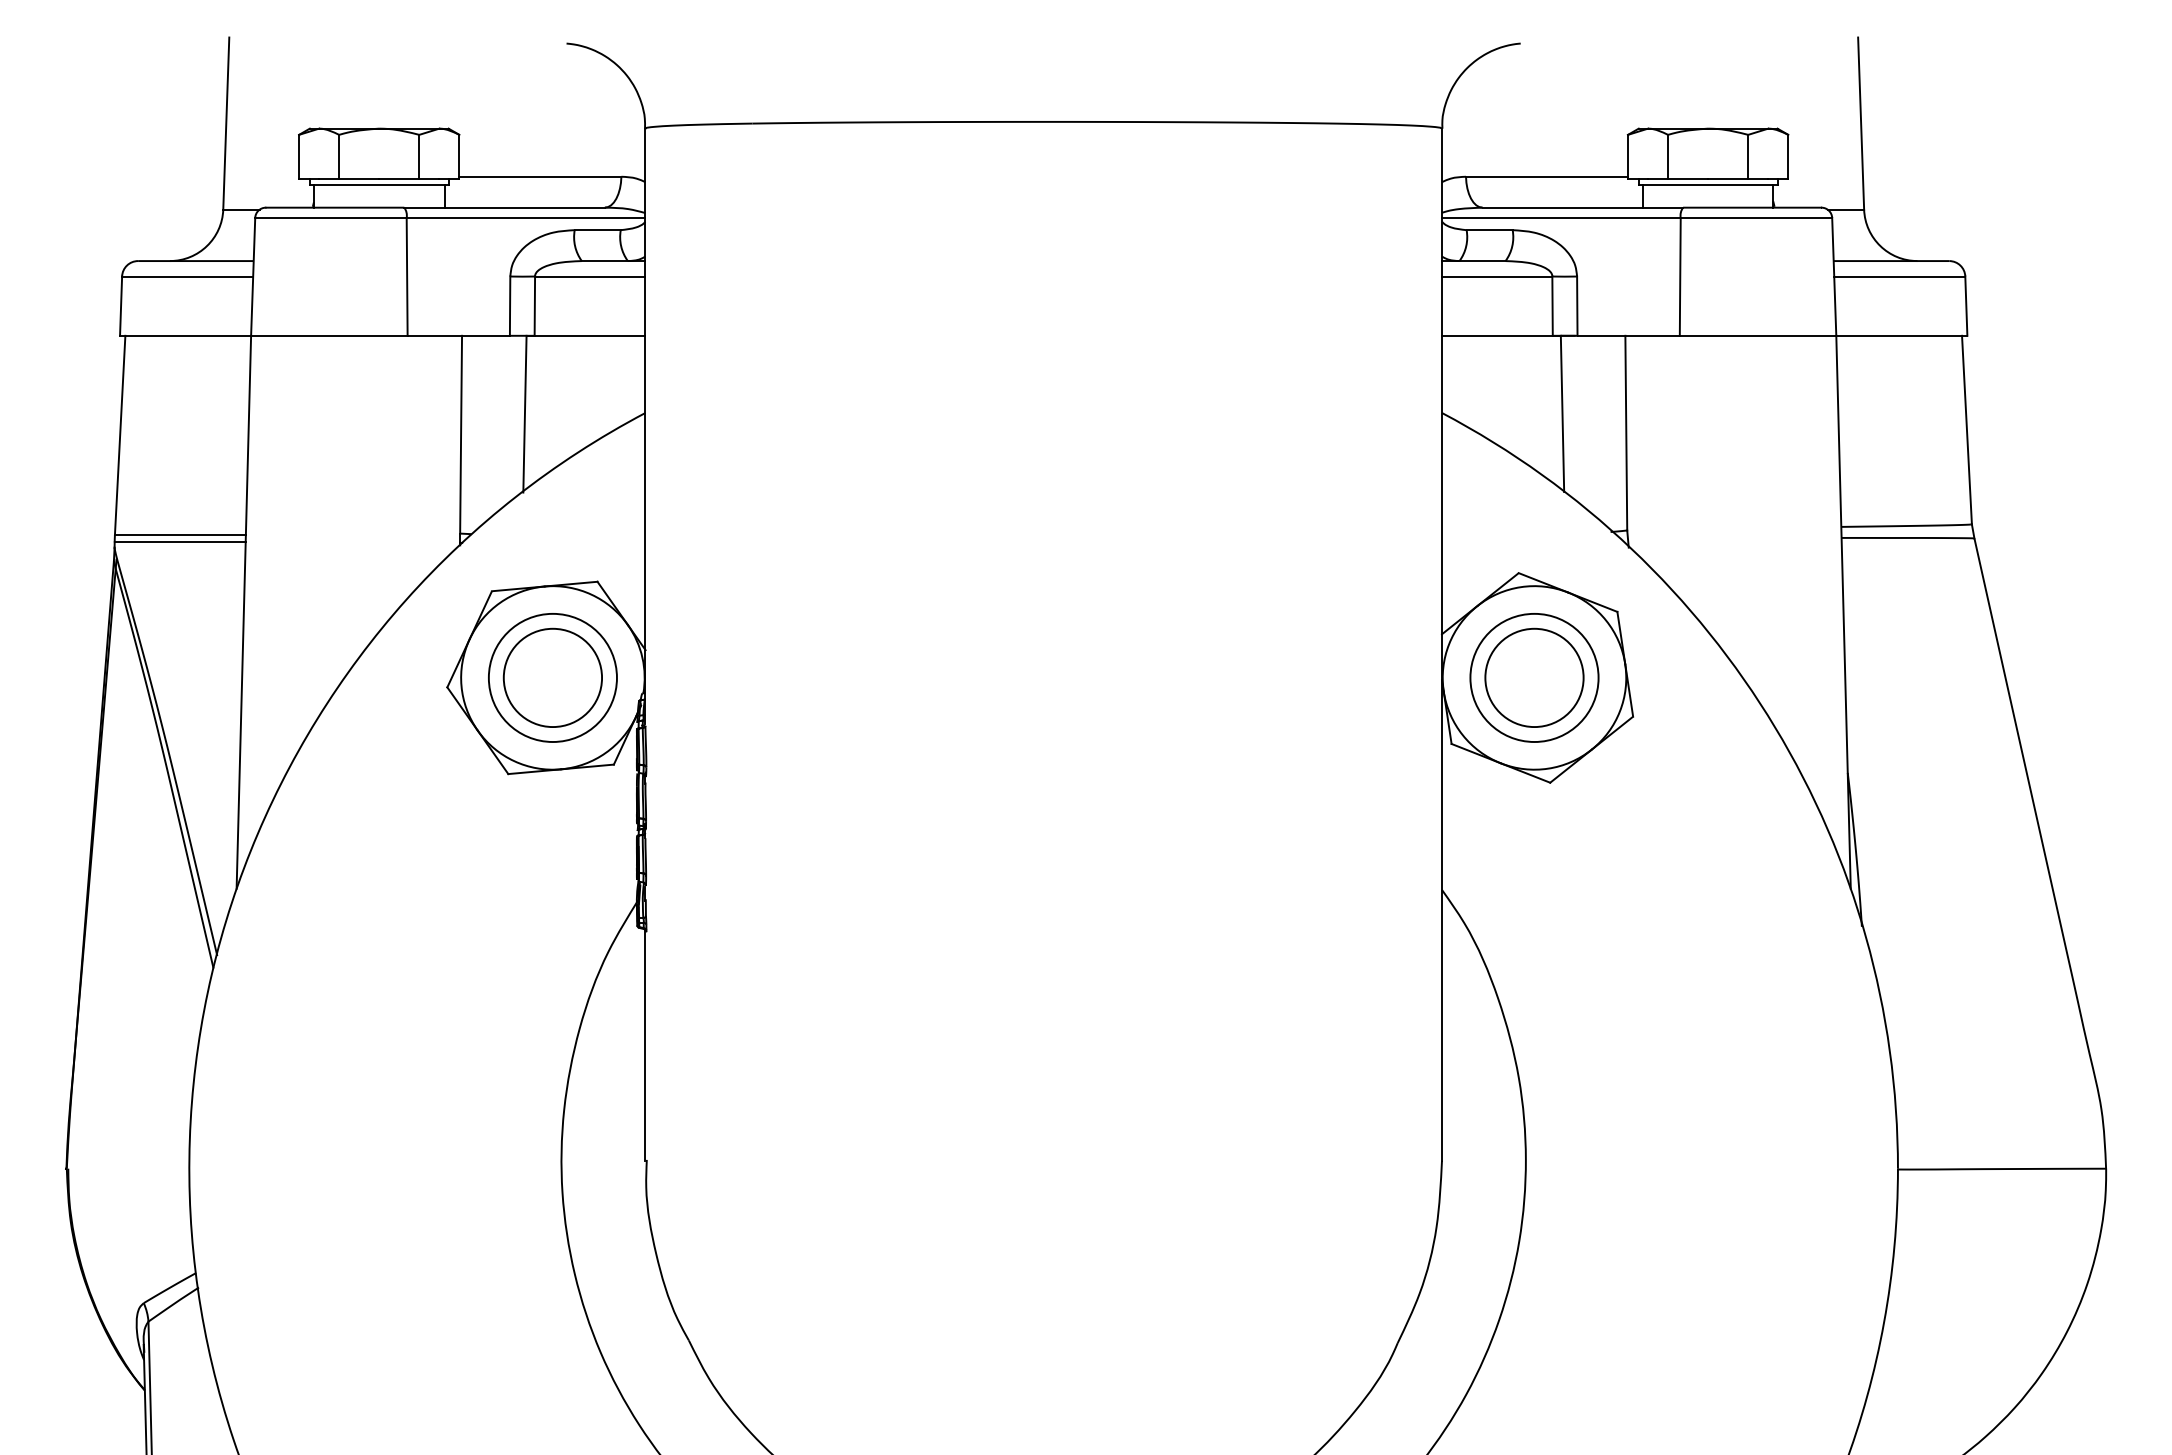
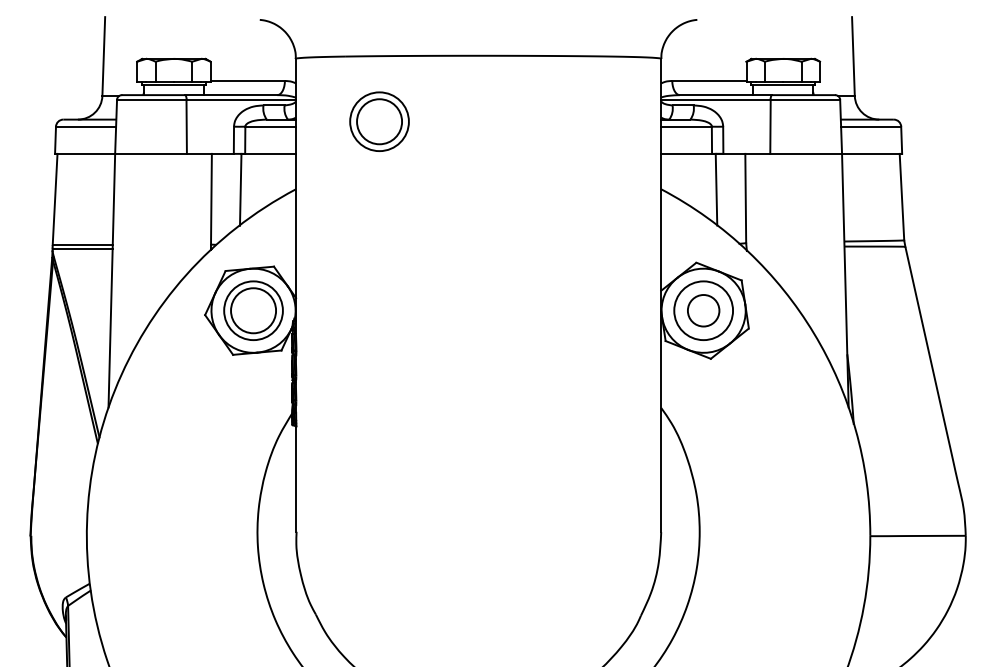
part: (827, 265) -> (379, 121), added
circle: (1534, 677) -> (703, 310), size x0.7

